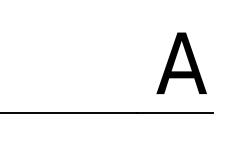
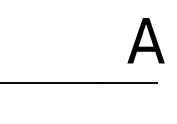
text: (180, 63) -> (145, 40), moved

